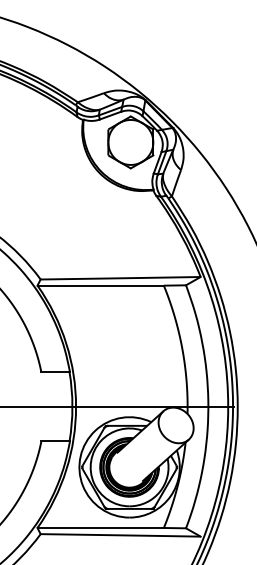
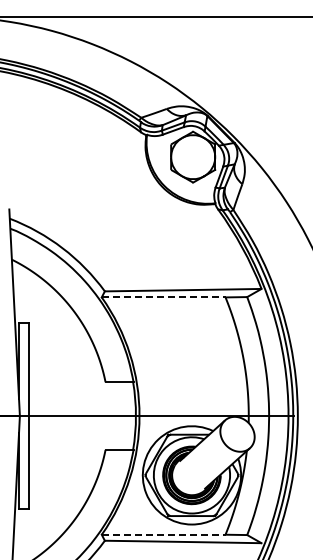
line: (100, 285) -> (163, 297), solid -> dashed
line: (100, 527) -> (163, 534), solid -> dashed

